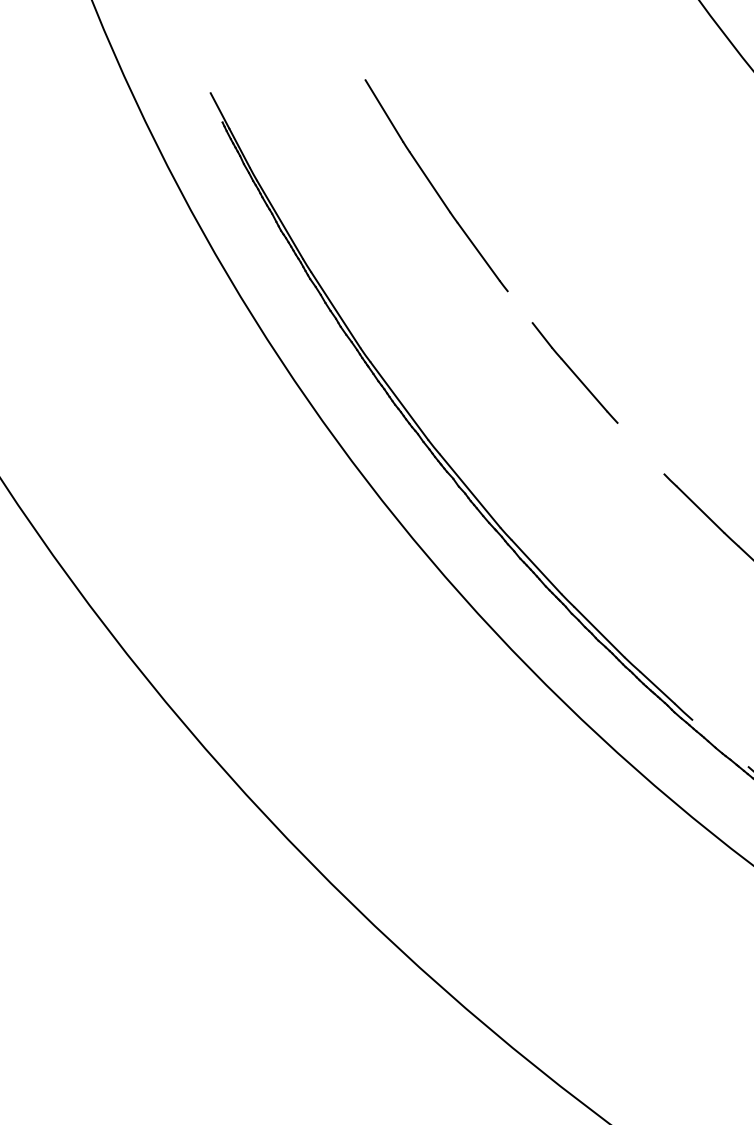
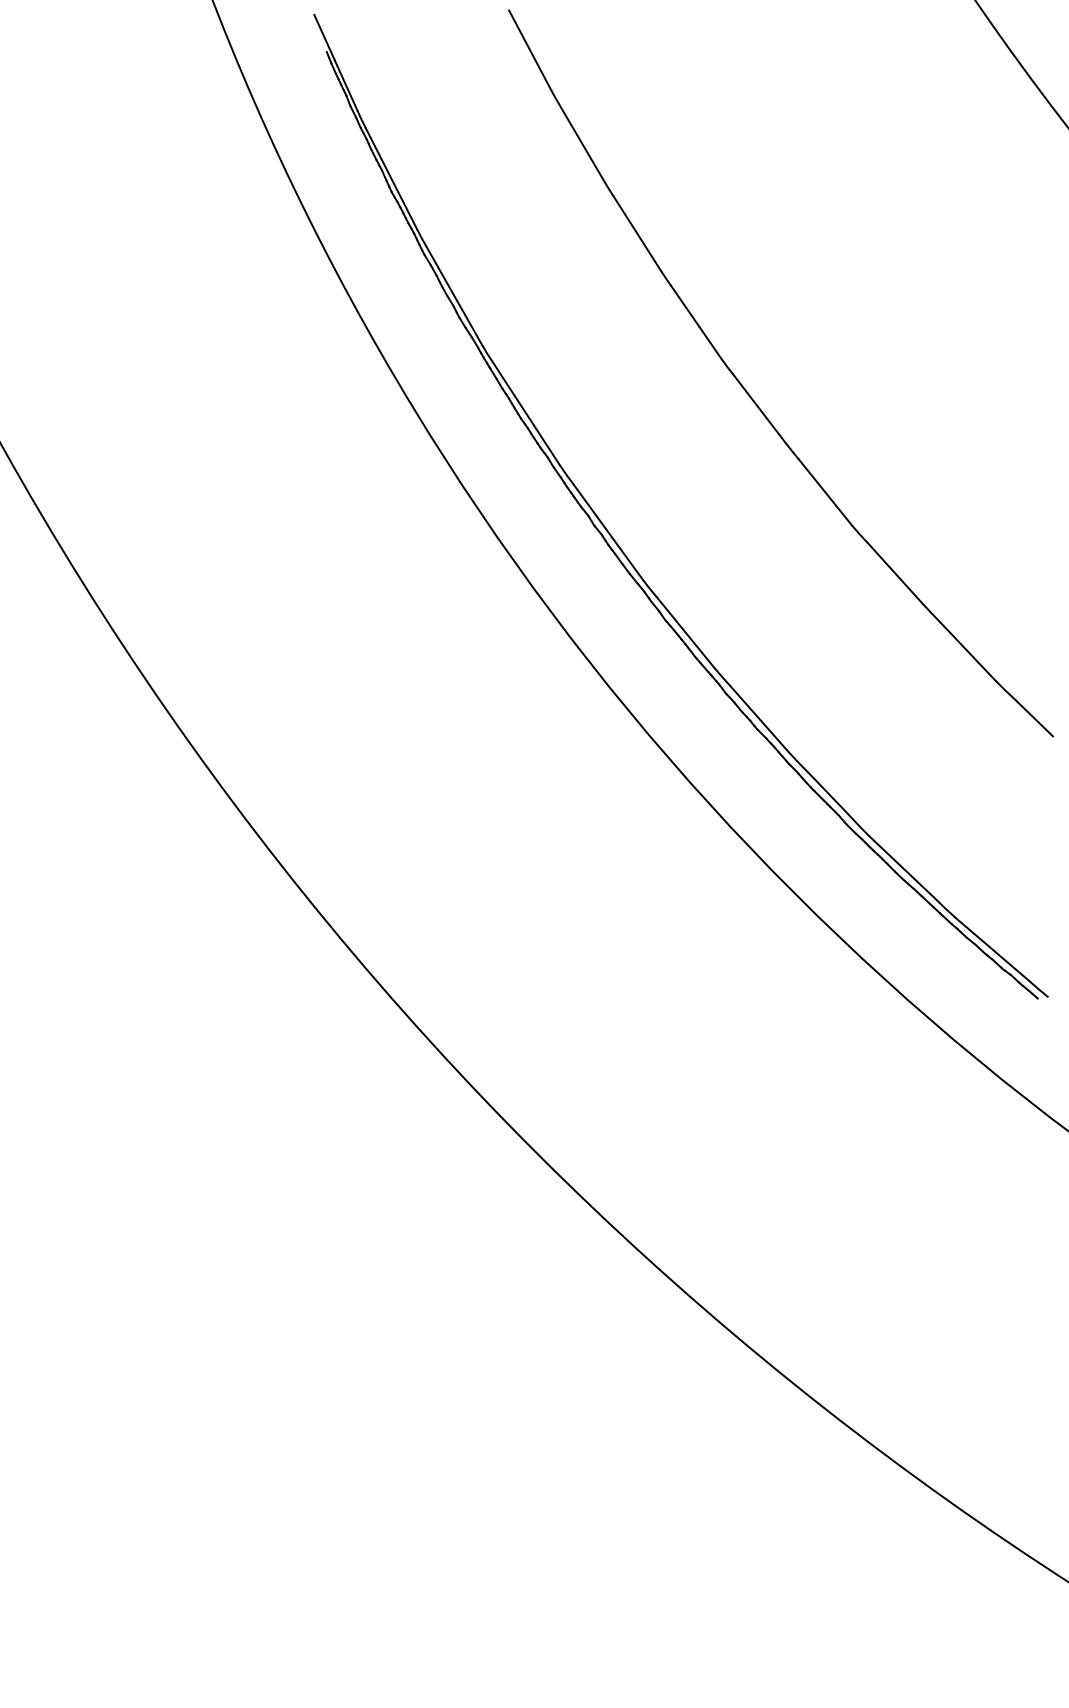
line: (520, 307) -> (685, 306), added
line: (640, 448) -> (825, 492), added
line: (720, 743) -> (902, 867), added

